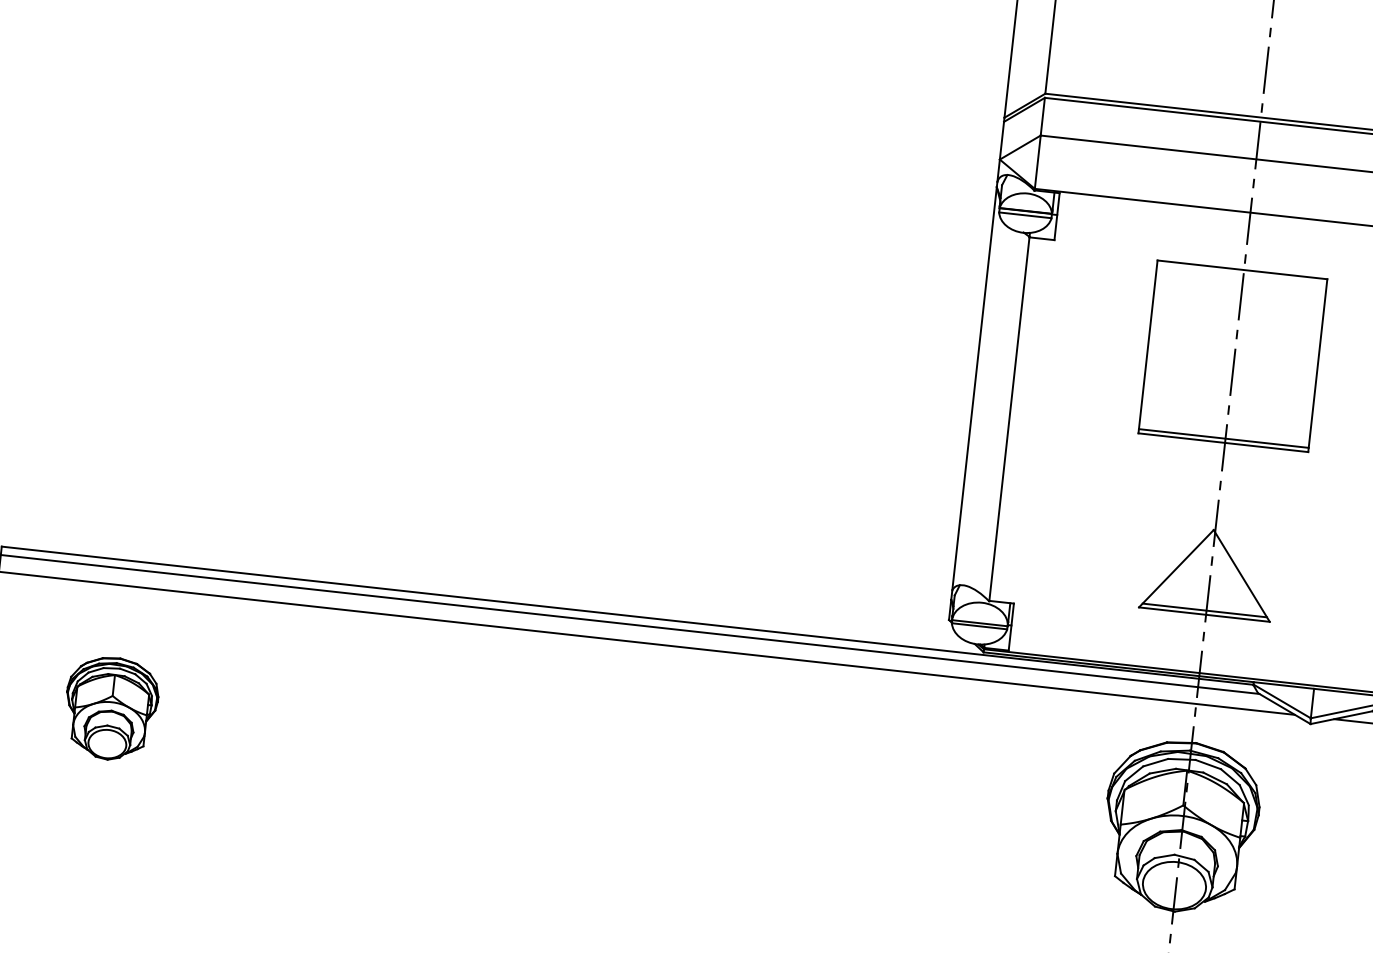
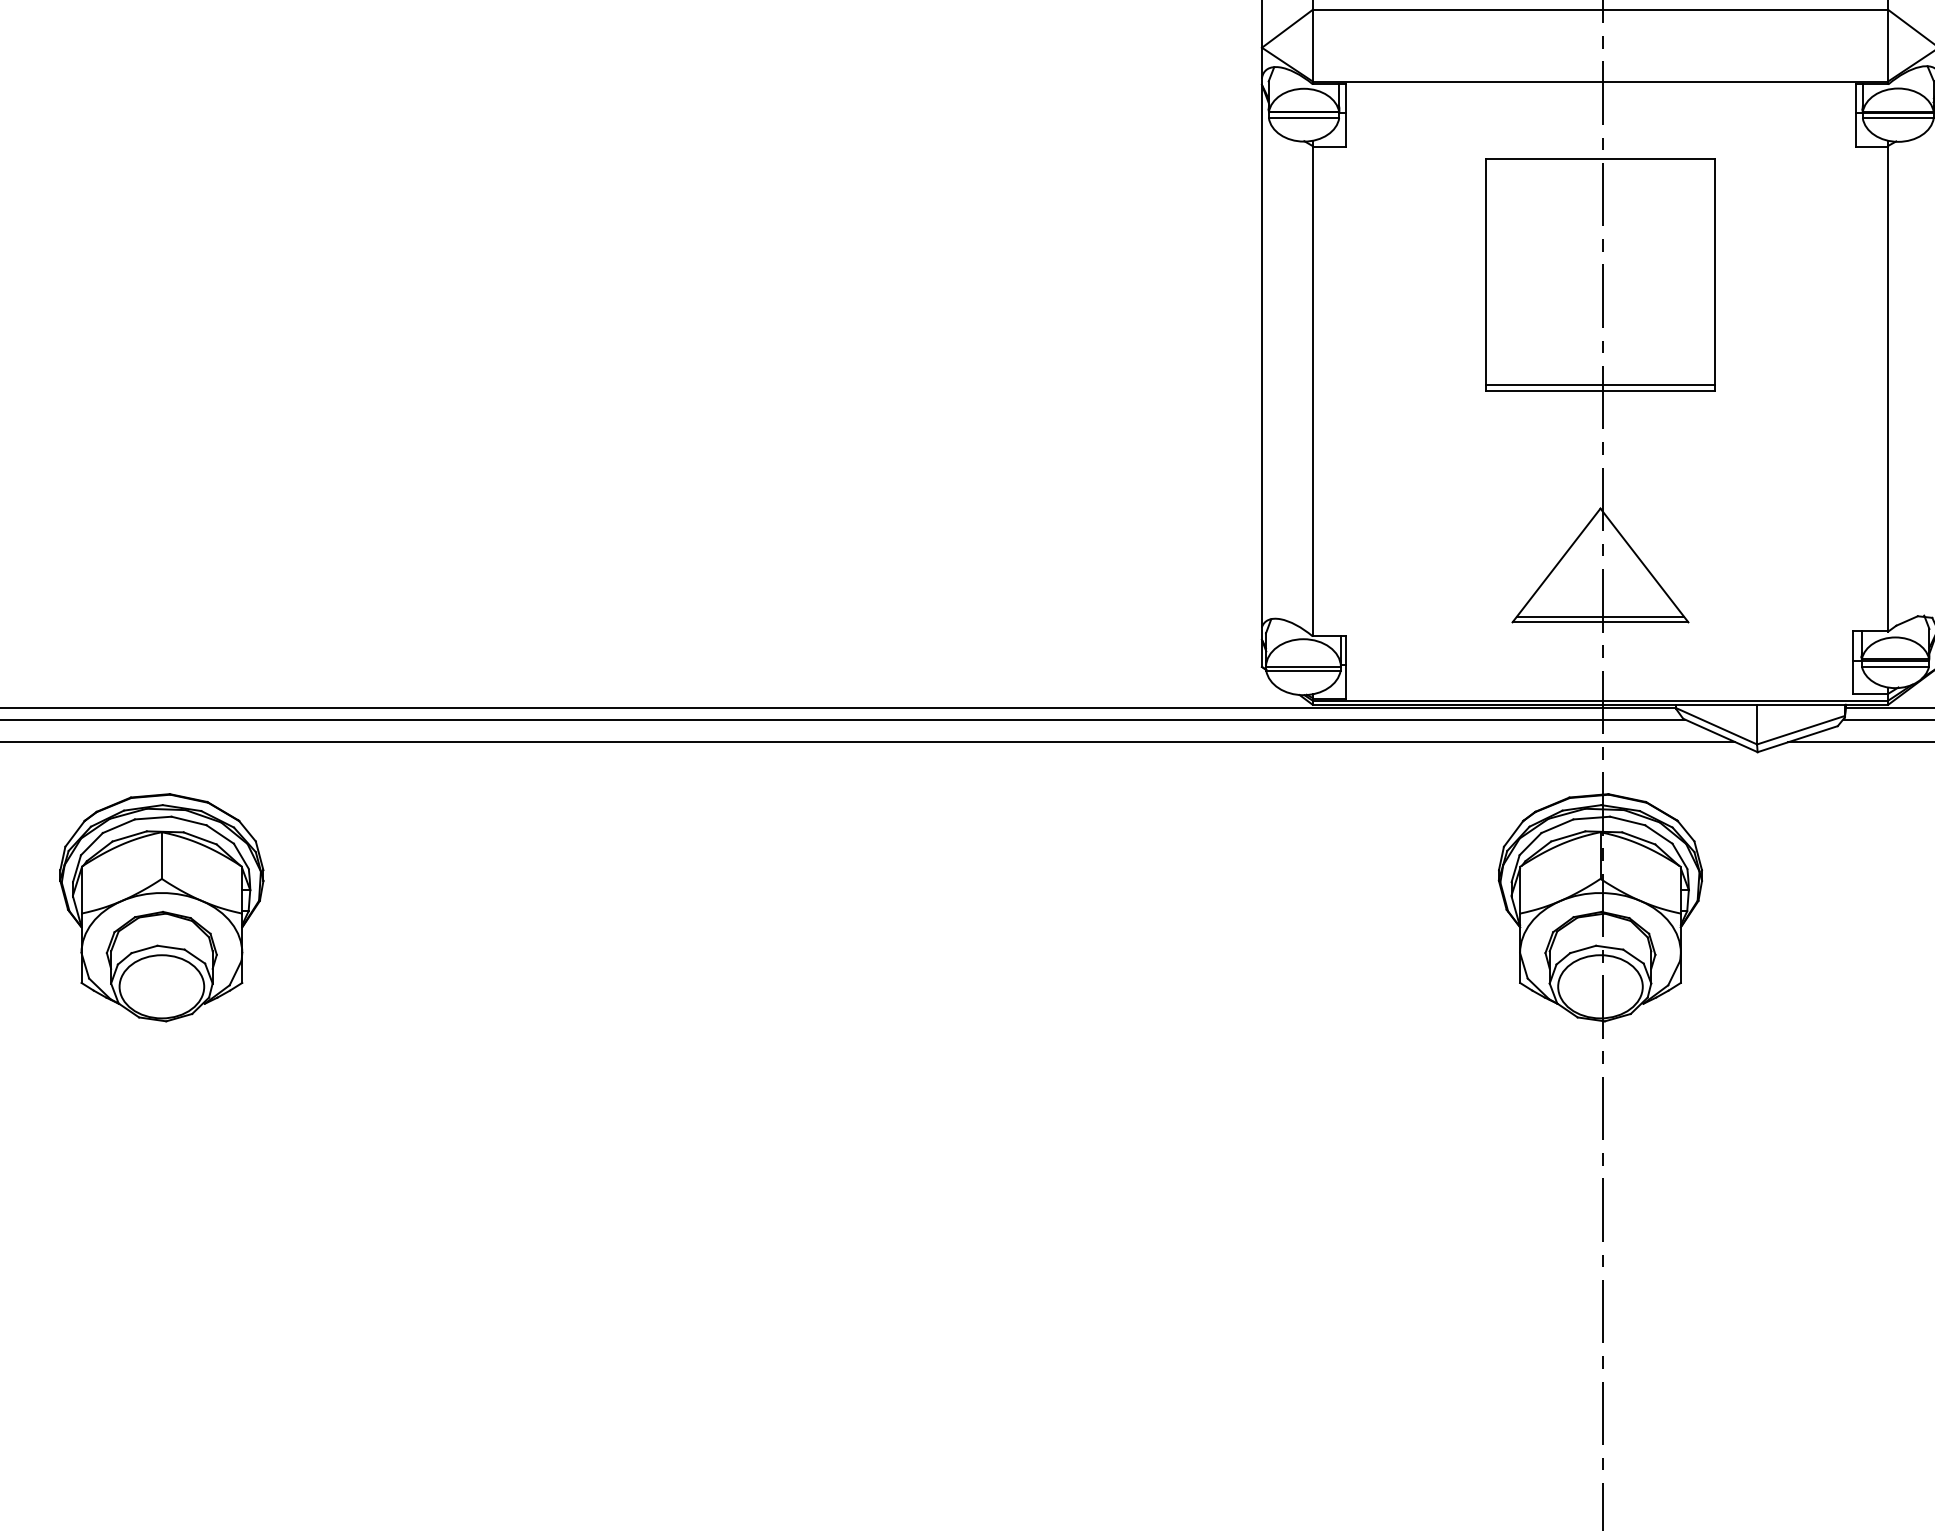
part: (110, 708) -> (161, 907), size x1.67

